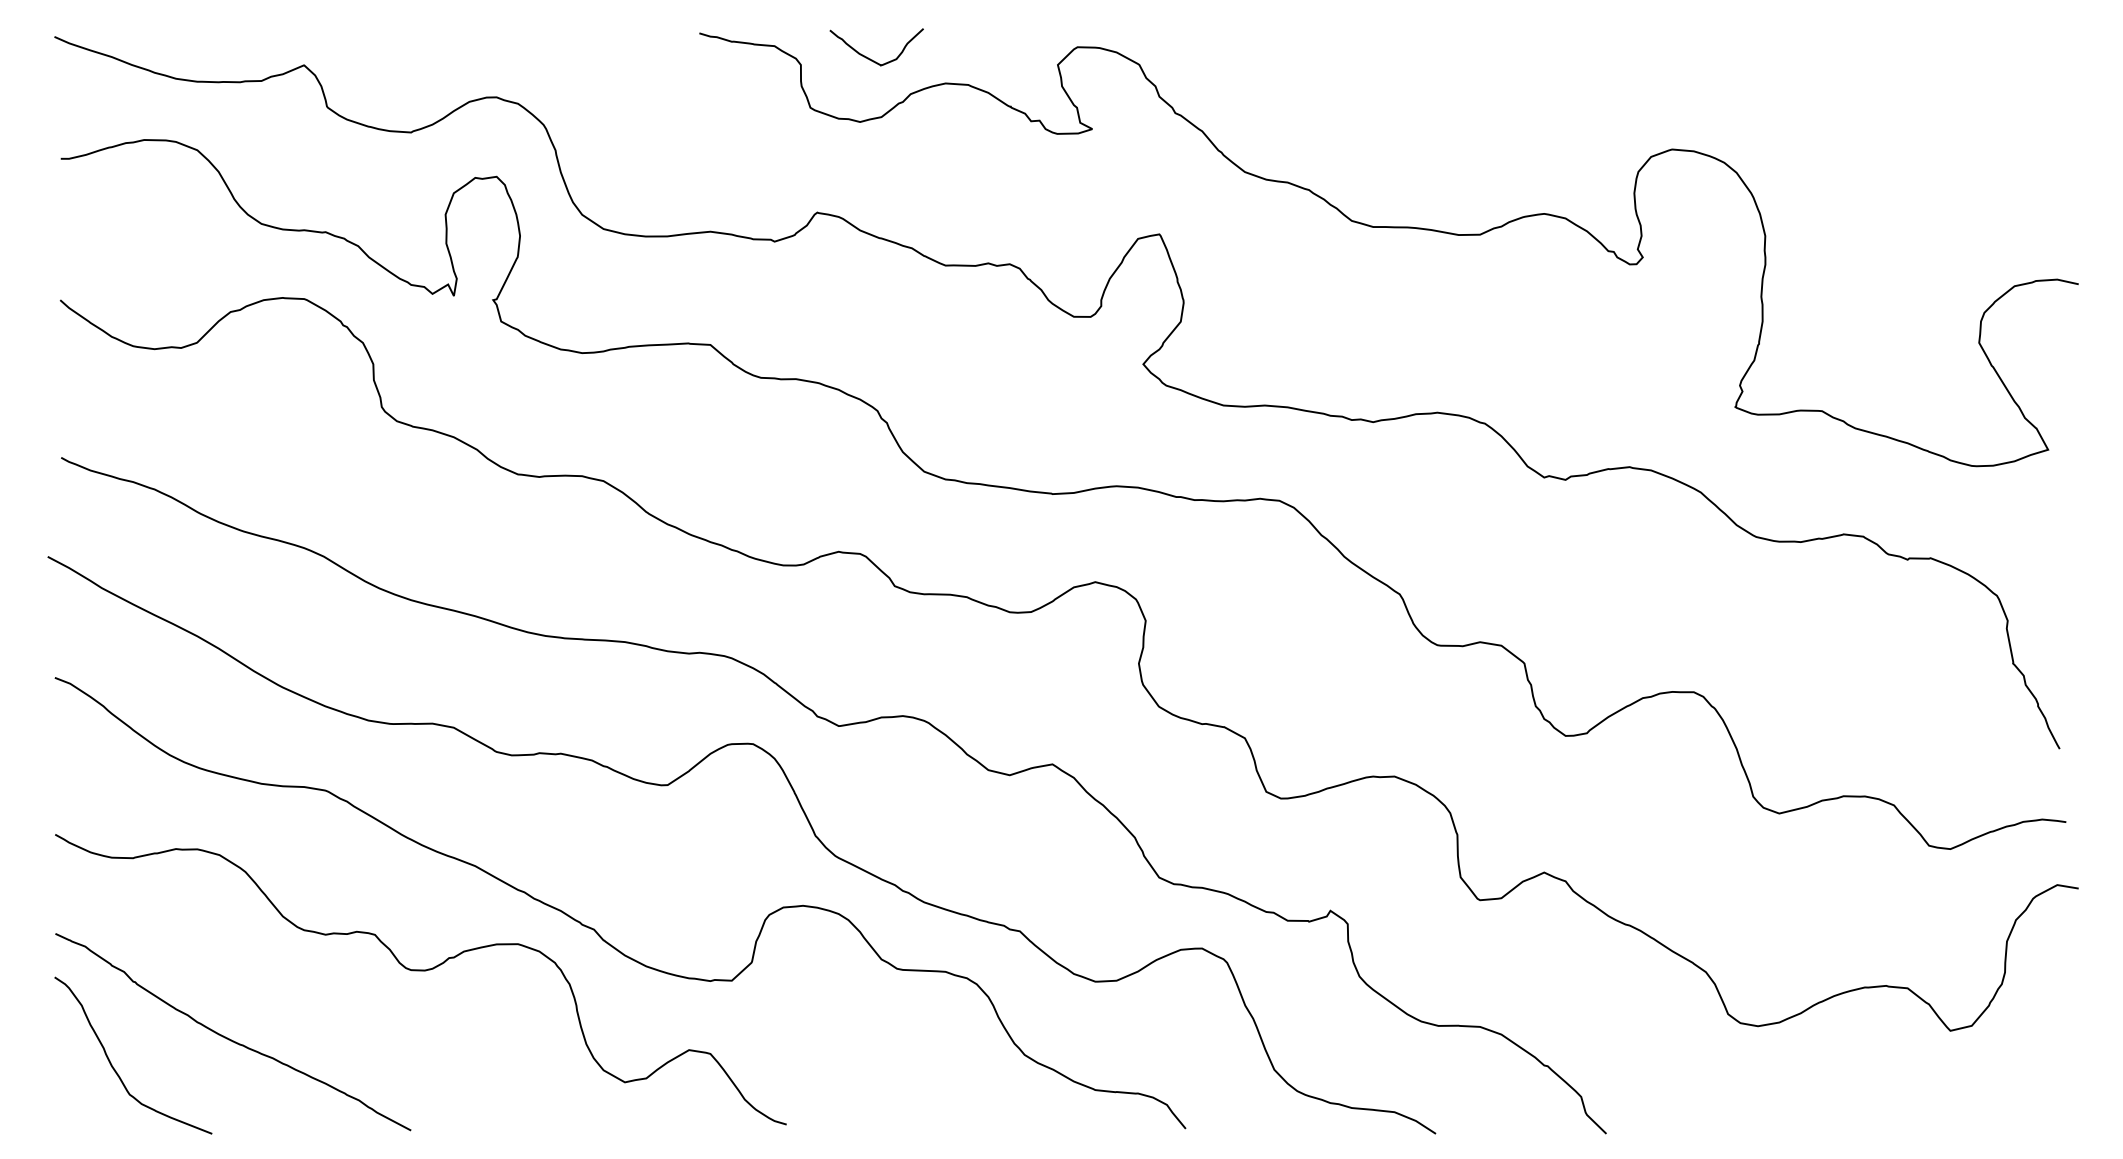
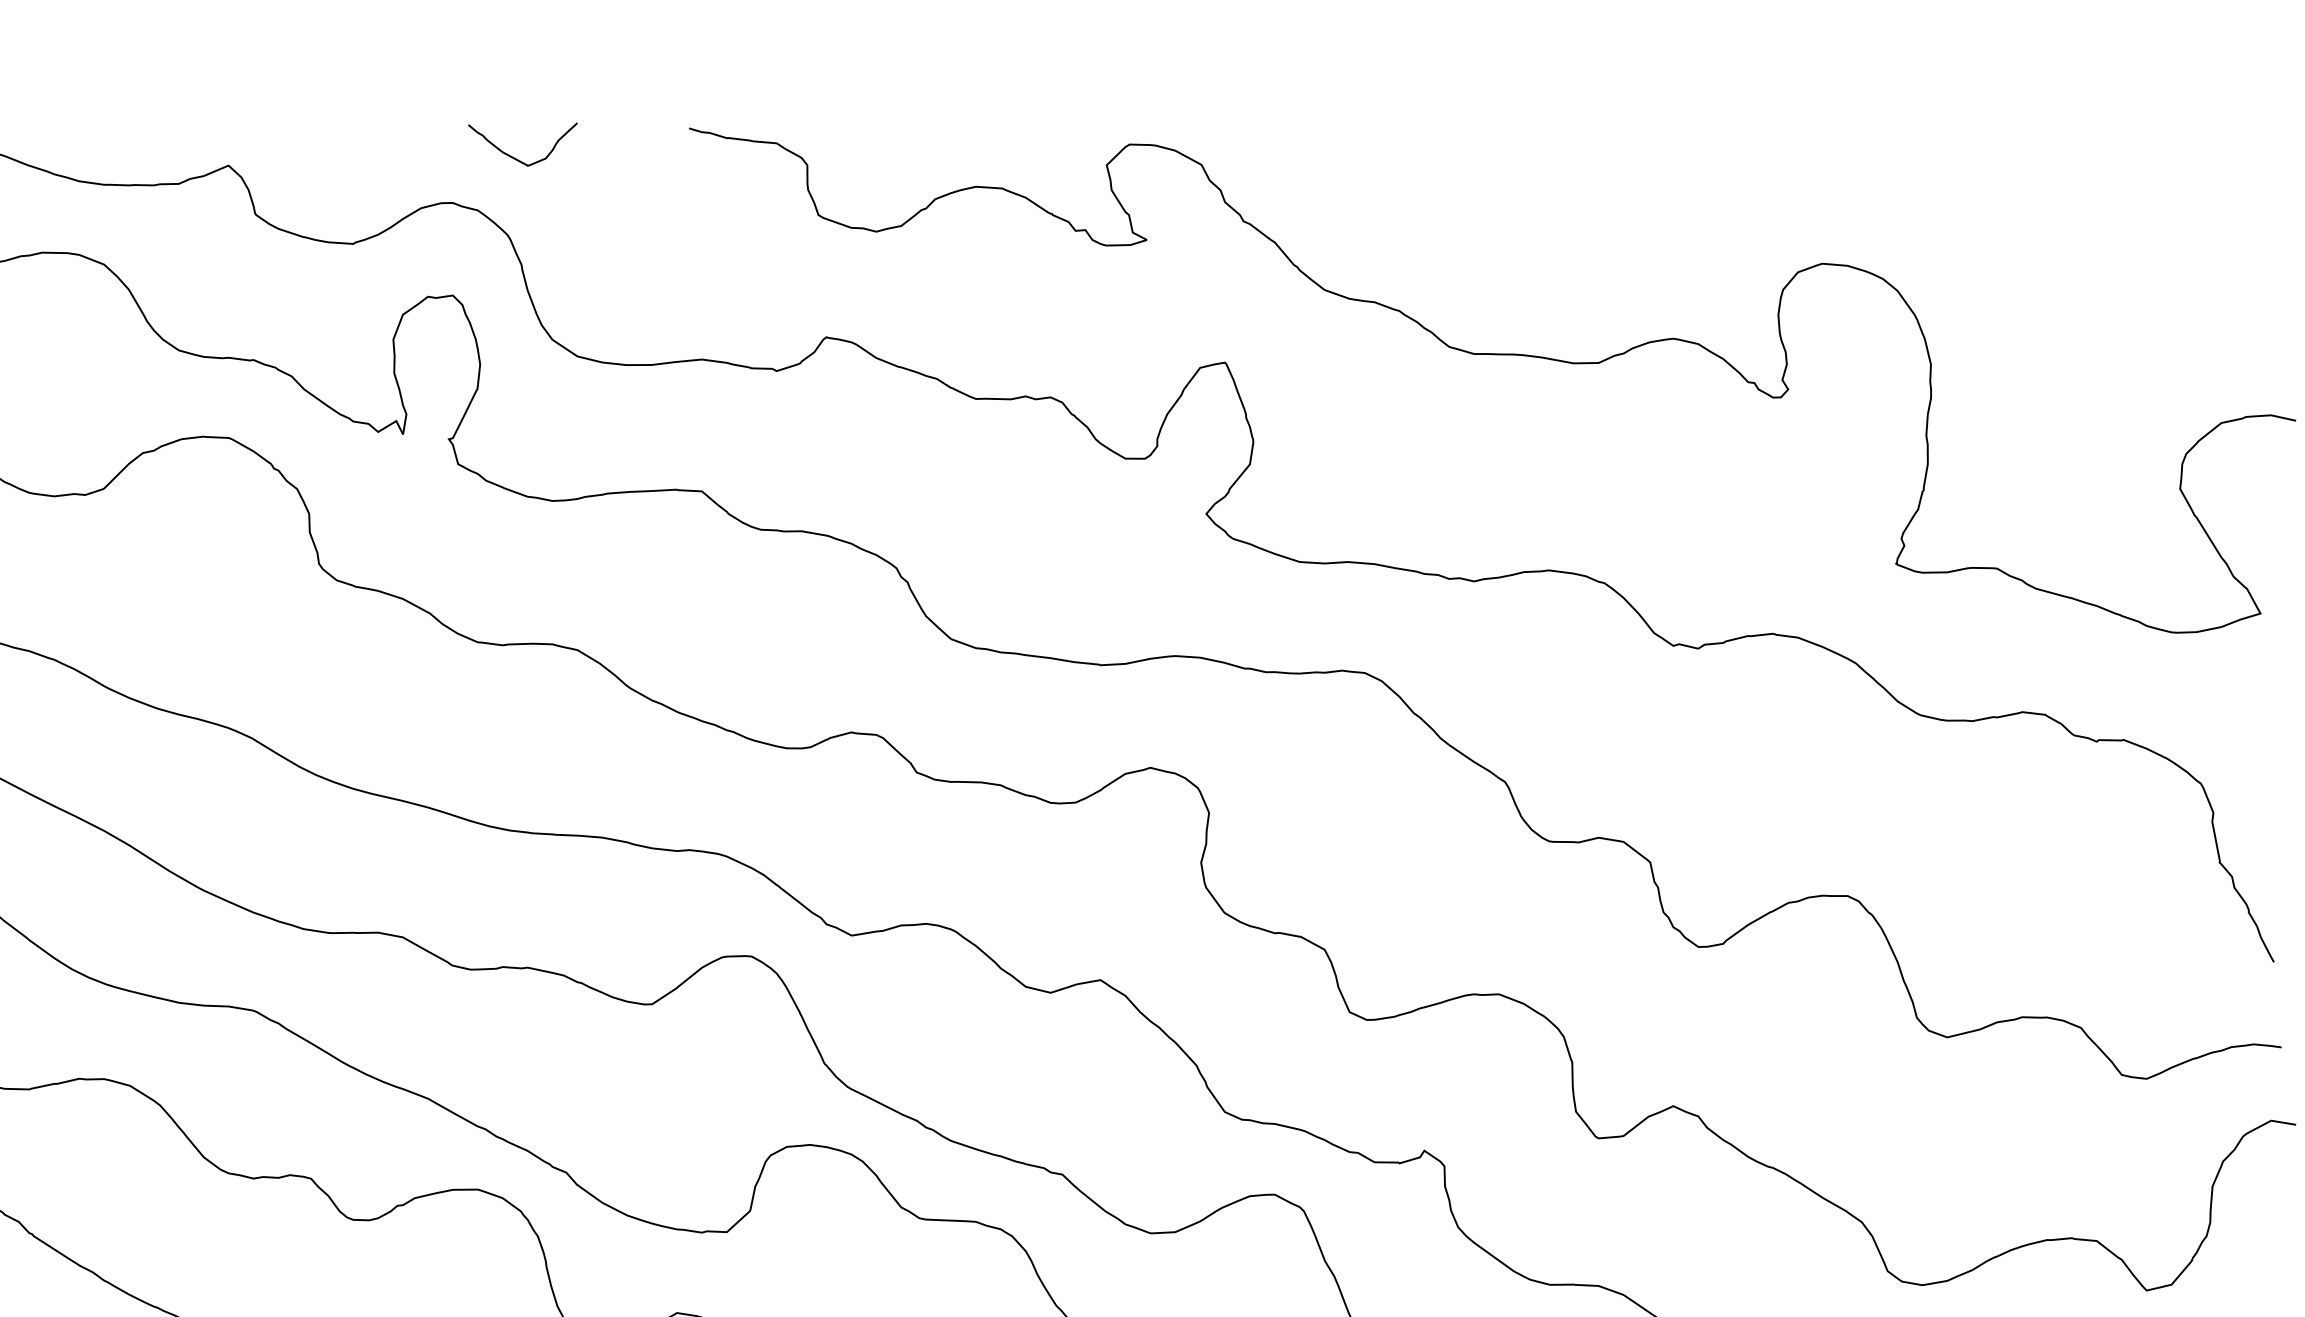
curve: (870, 58) -> (515, 157), moved

